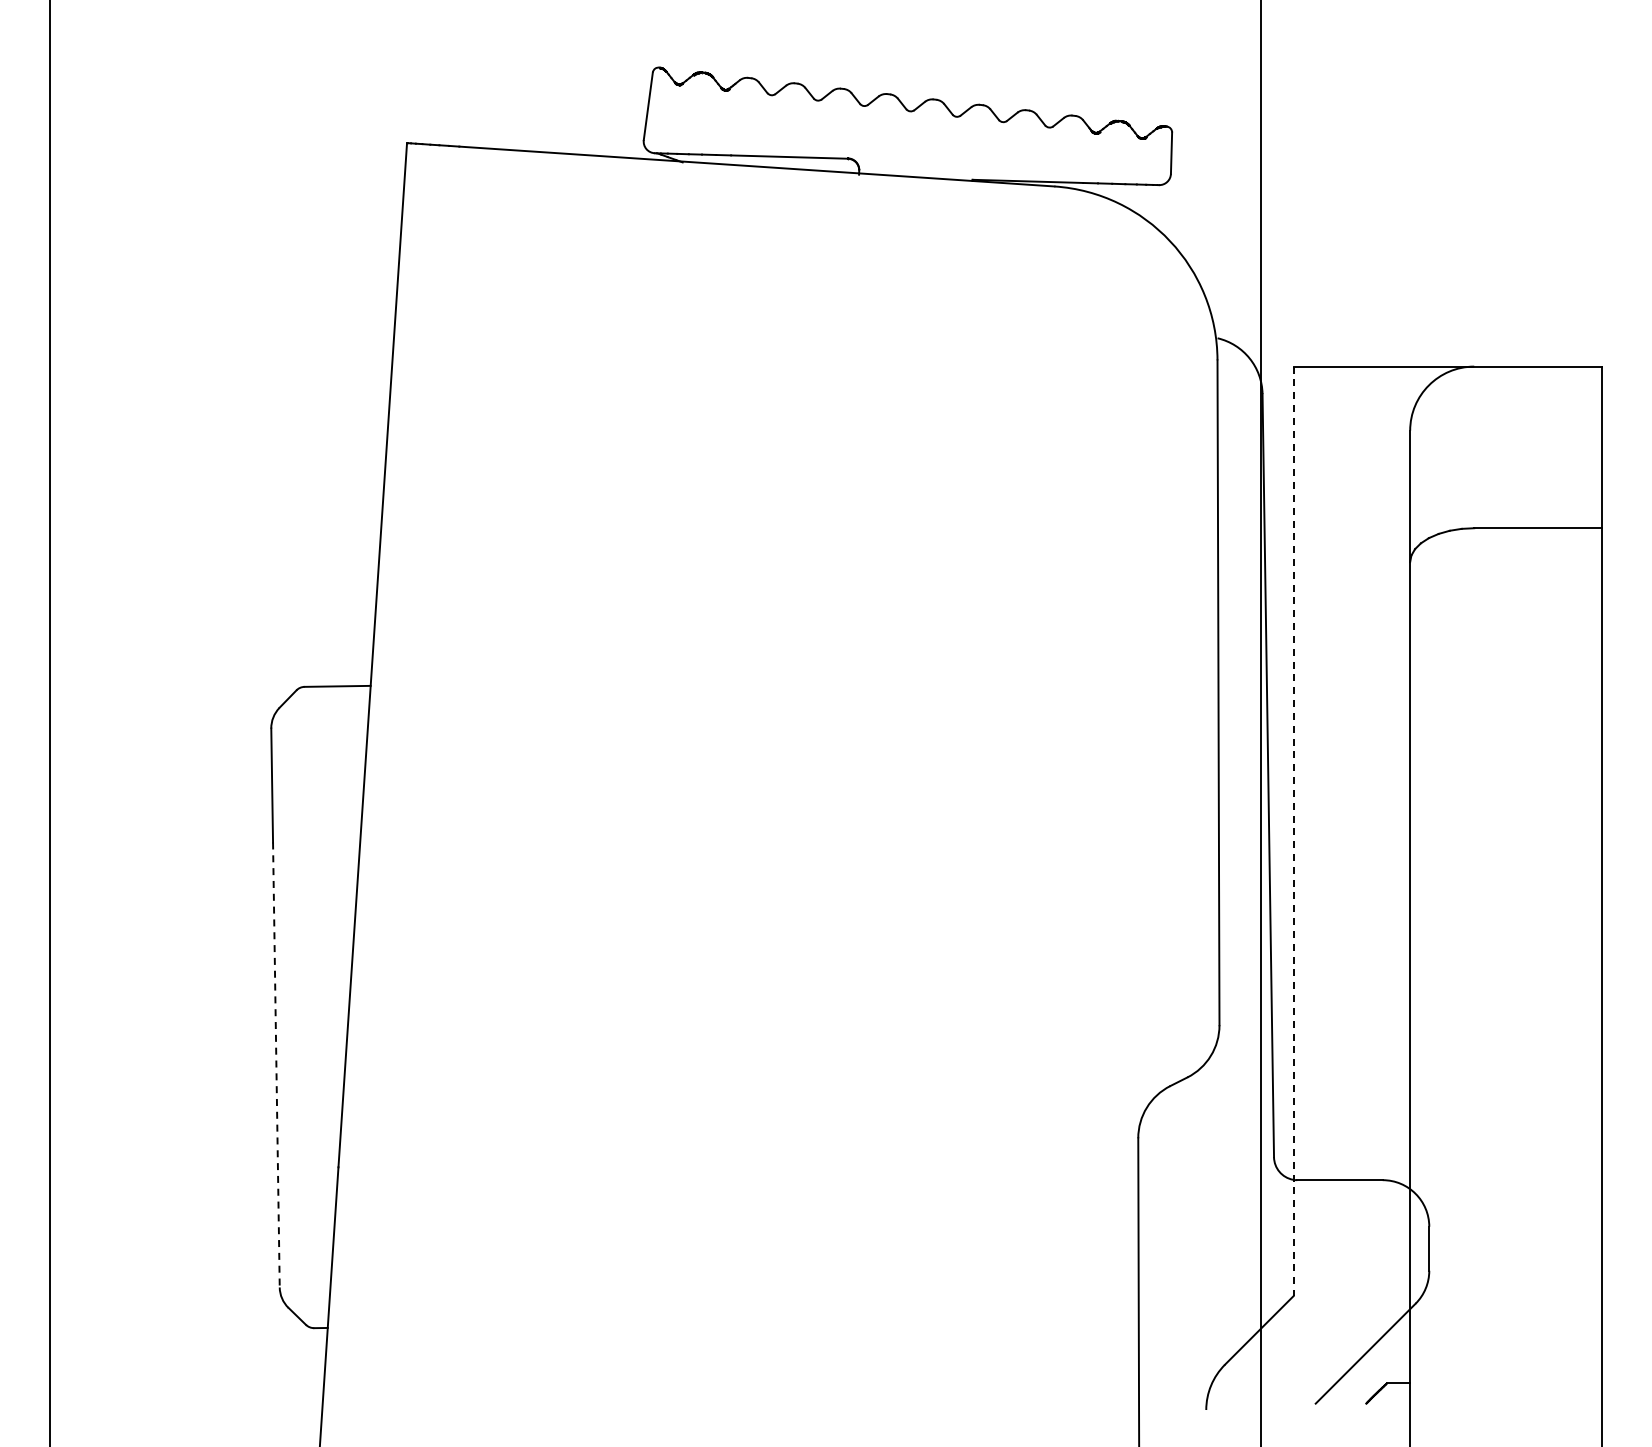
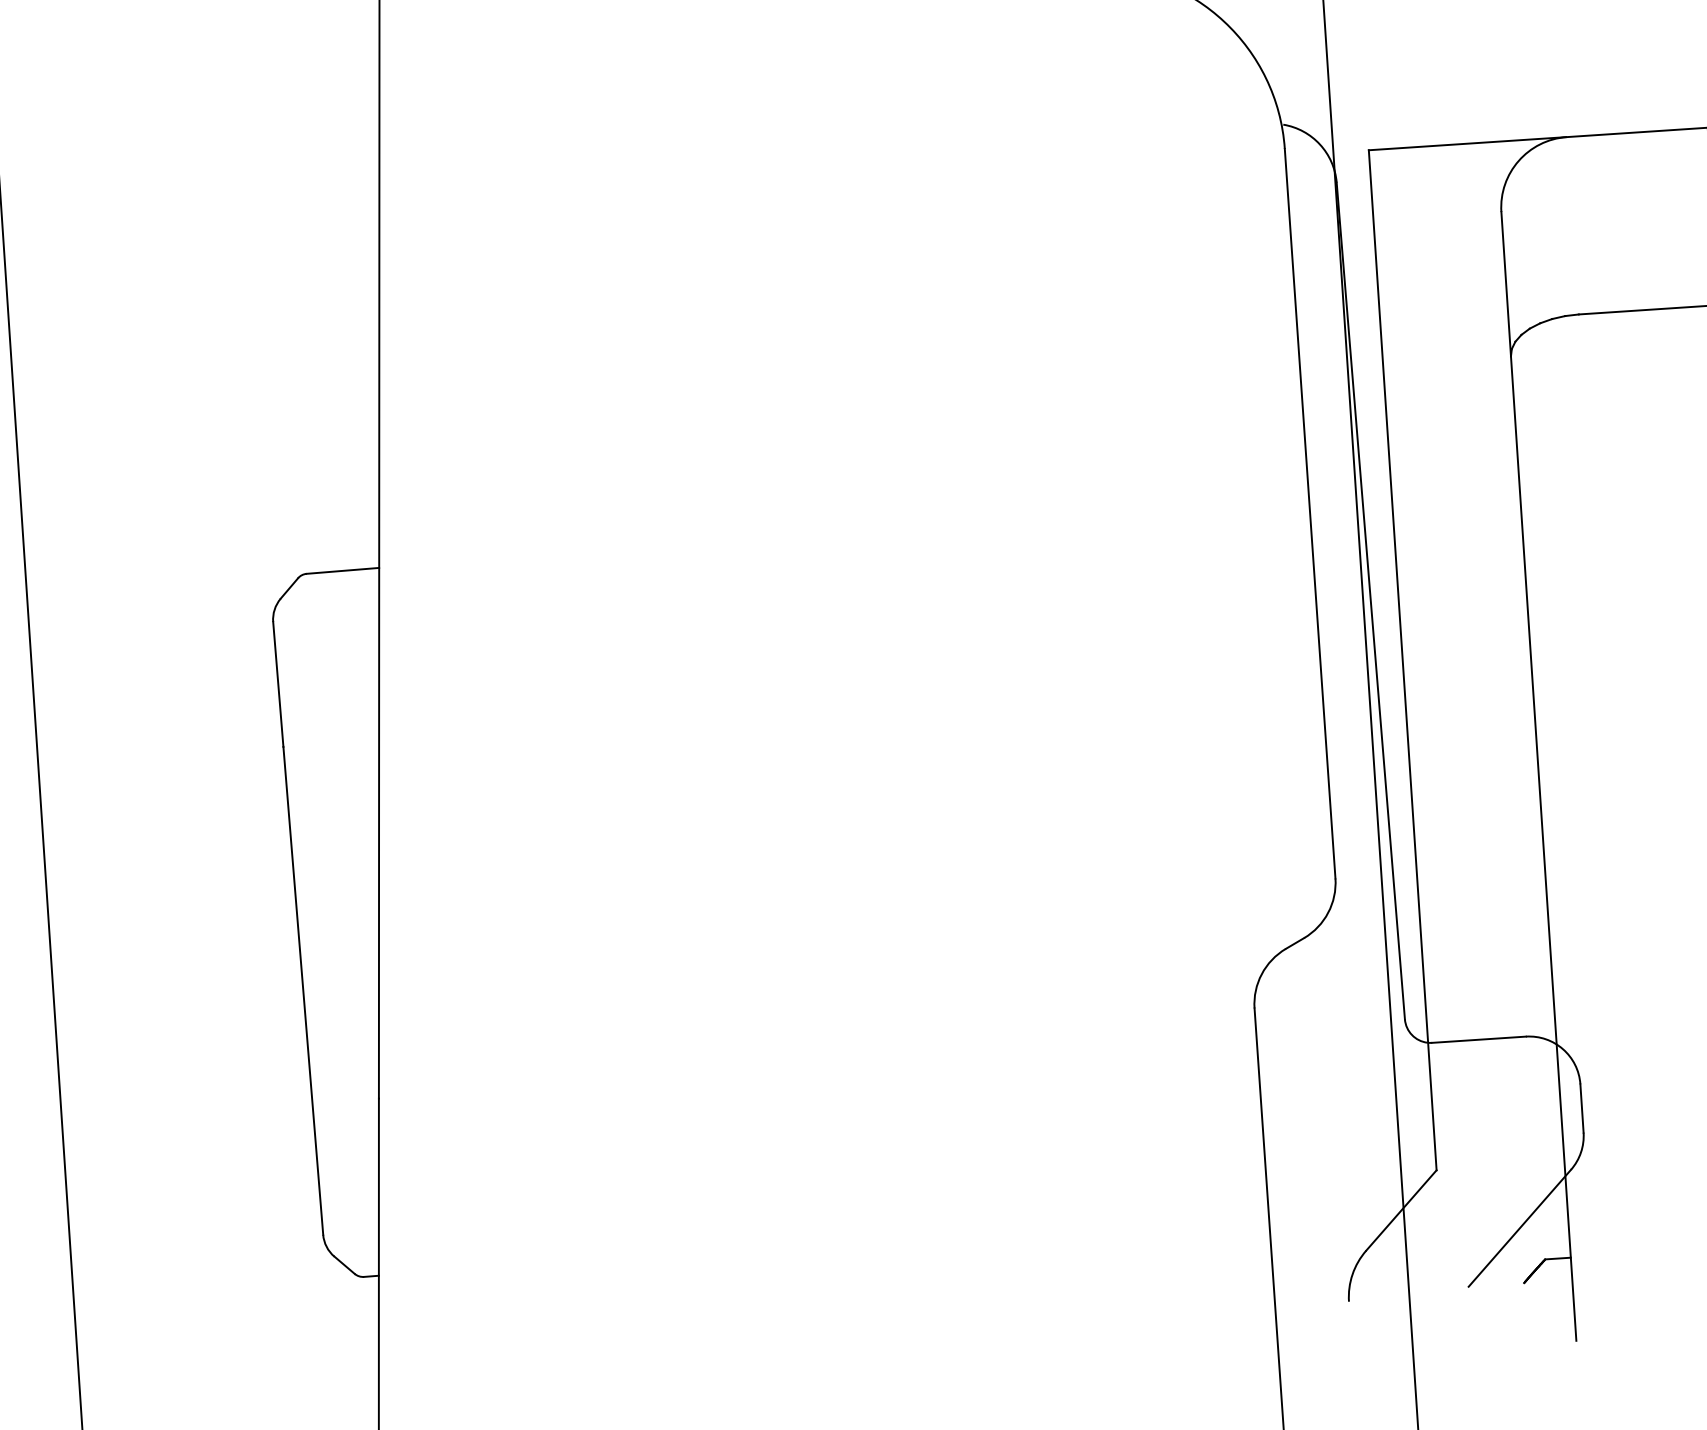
line: (1293, 831) -> (1402, 660), dashed -> solid
line: (276, 1065) -> (303, 991), dashed -> solid

